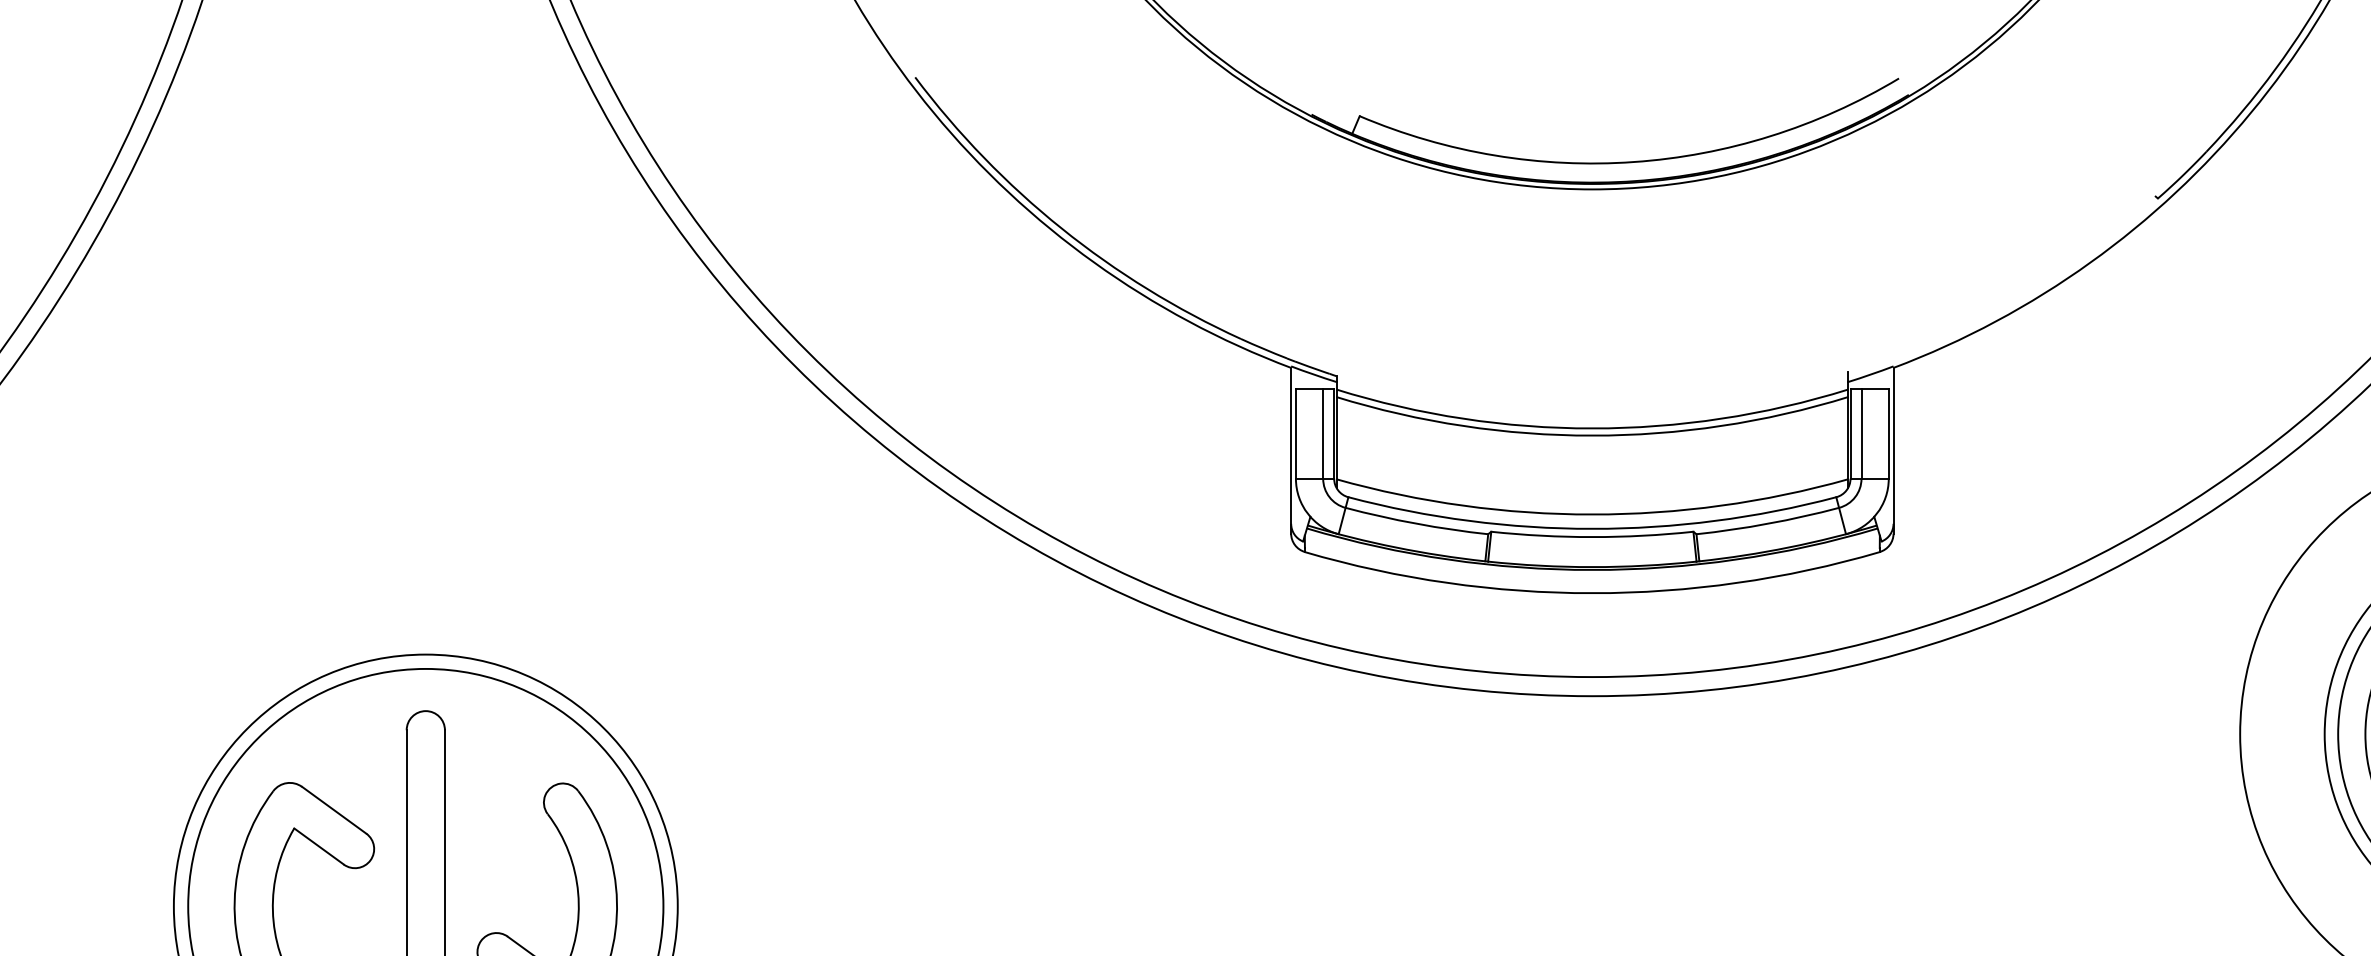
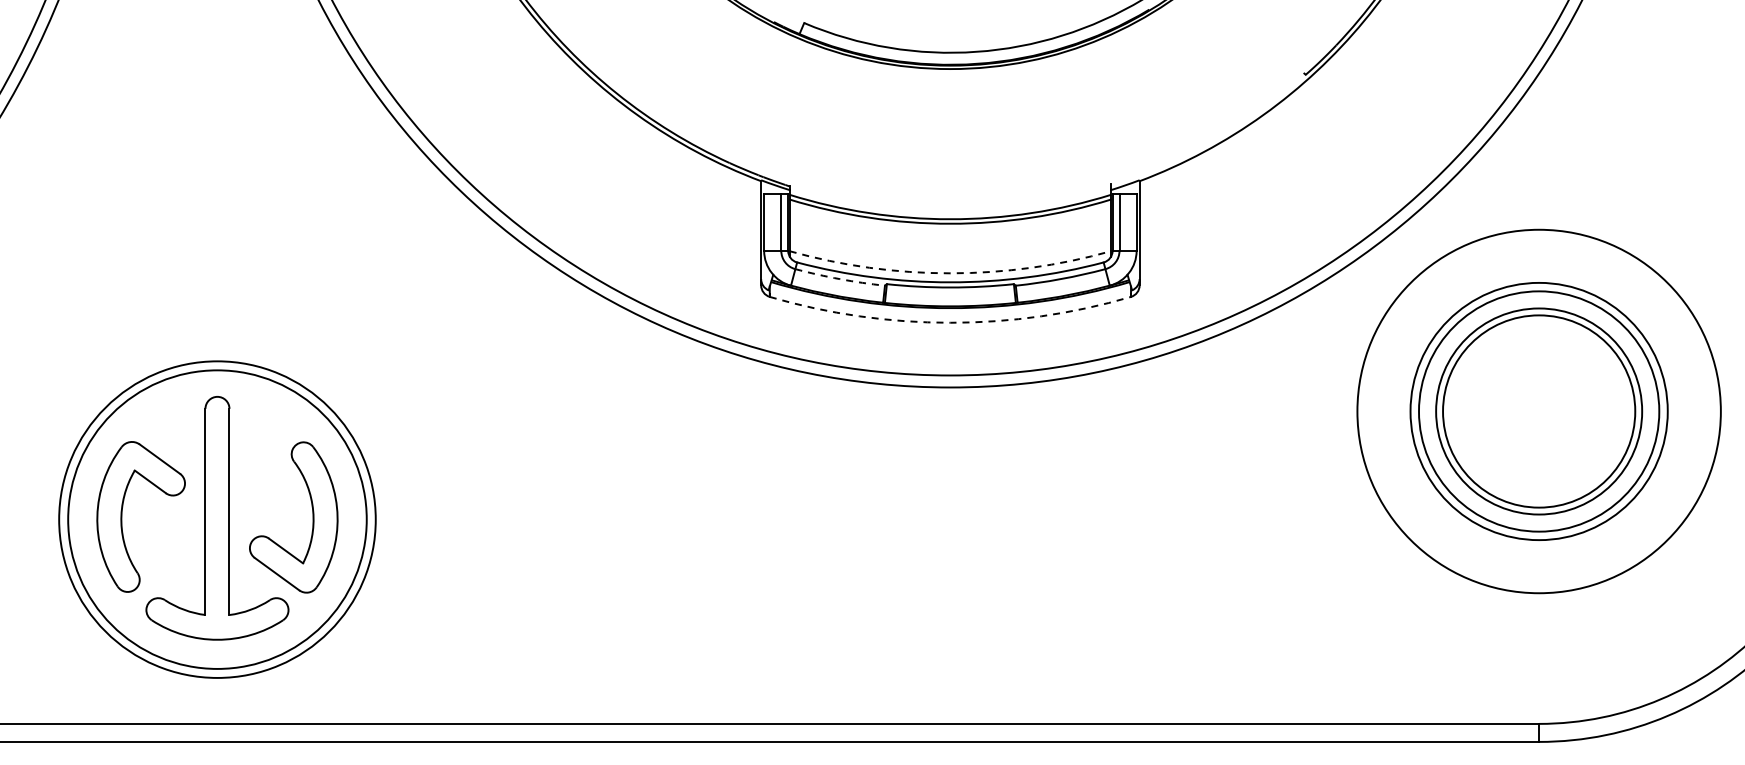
arc: (1592, 514) -> (950, 273), solid -> dashed
arc: (1415, 524) -> (839, 279), solid -> dashed
arc: (1592, 592) -> (950, 322), solid -> dashed

